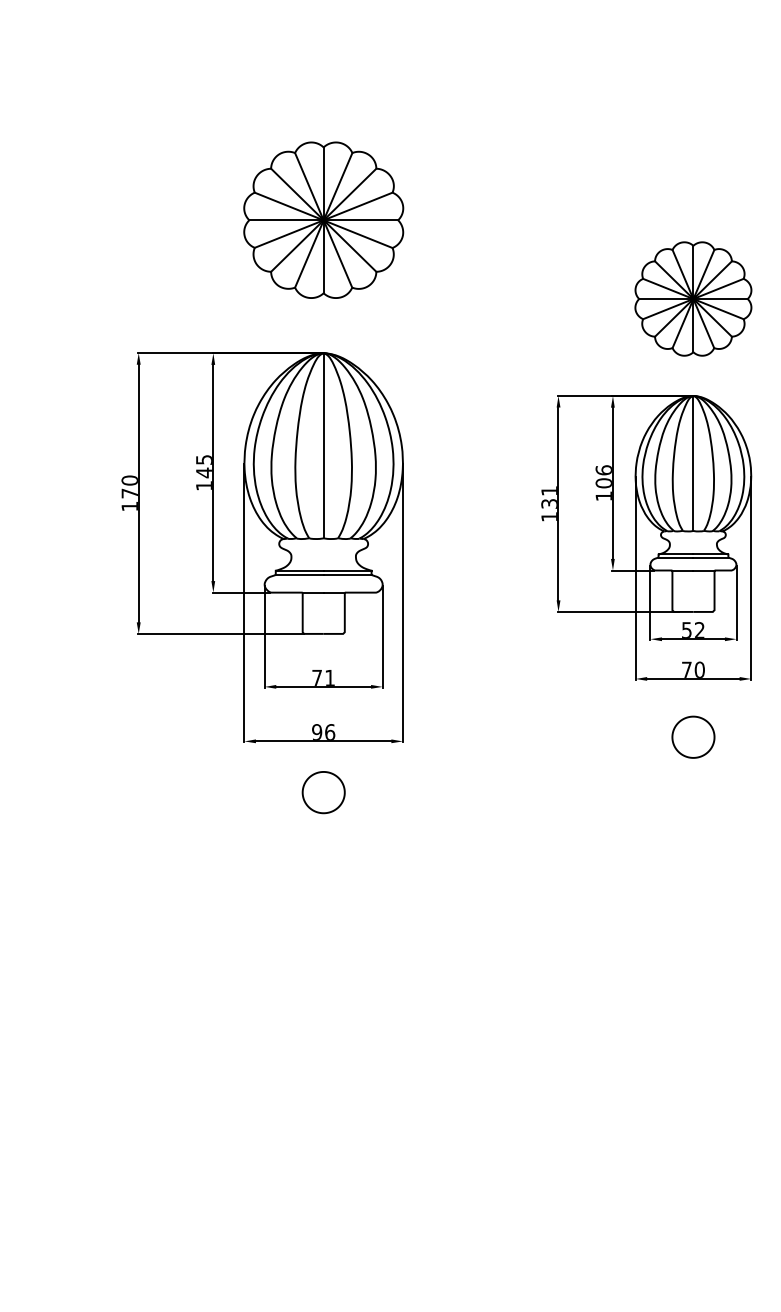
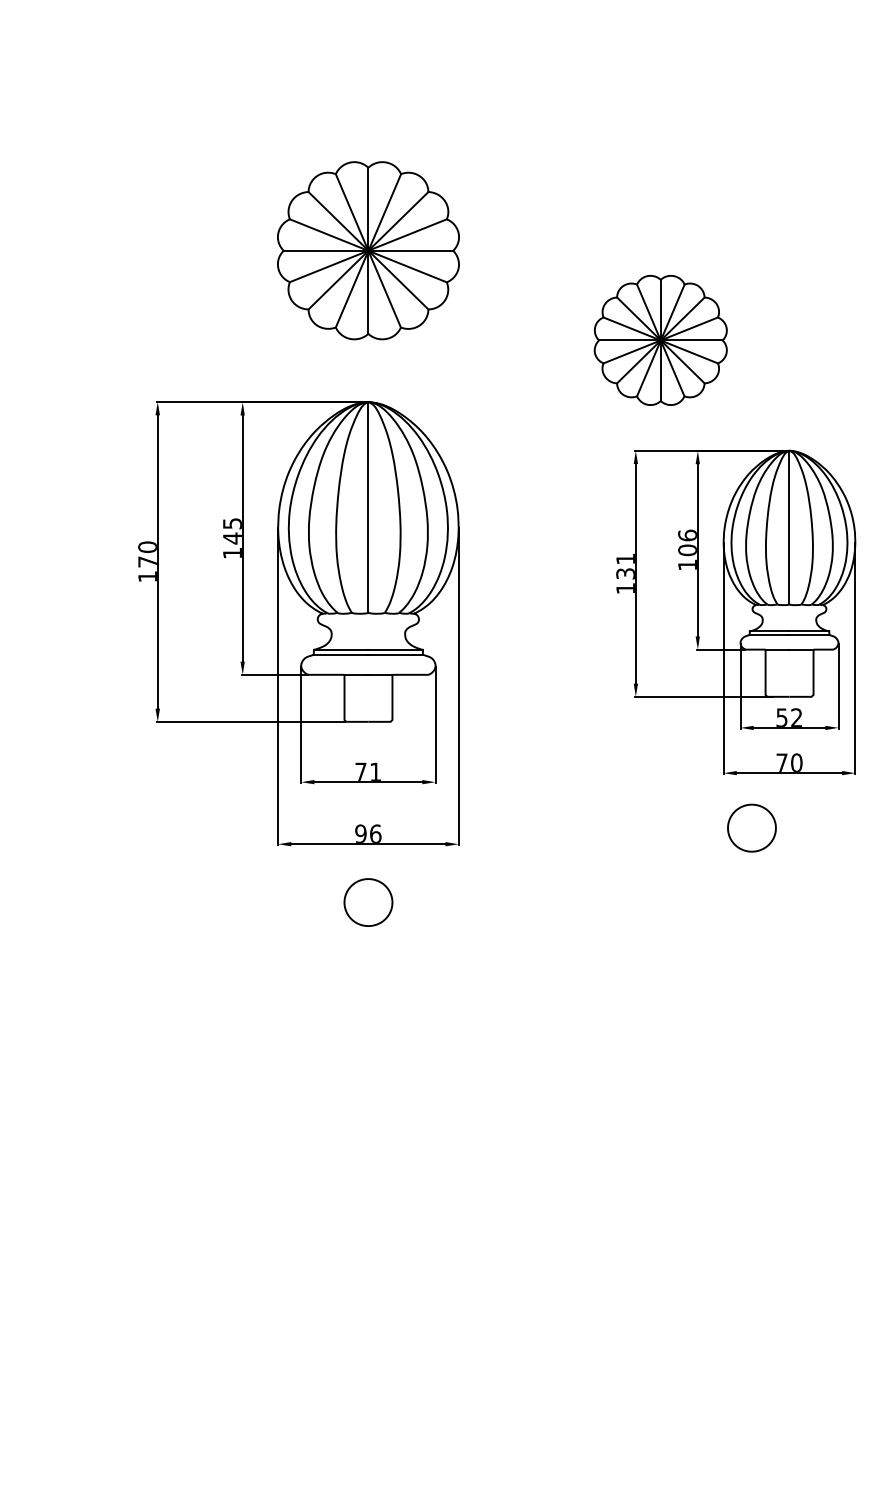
part: (693, 298) -> (660, 339), moved
part: (693, 736) -> (752, 827), moved

